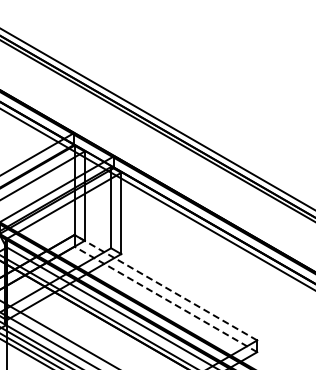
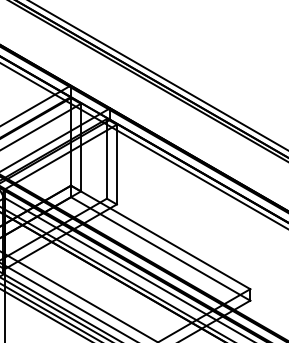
line: (165, 287) -> (160, 237), dashed -> solid
line: (165, 299) -> (160, 249), dashed -> solid

